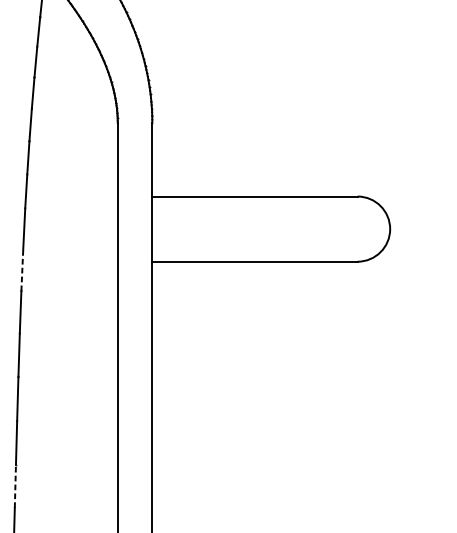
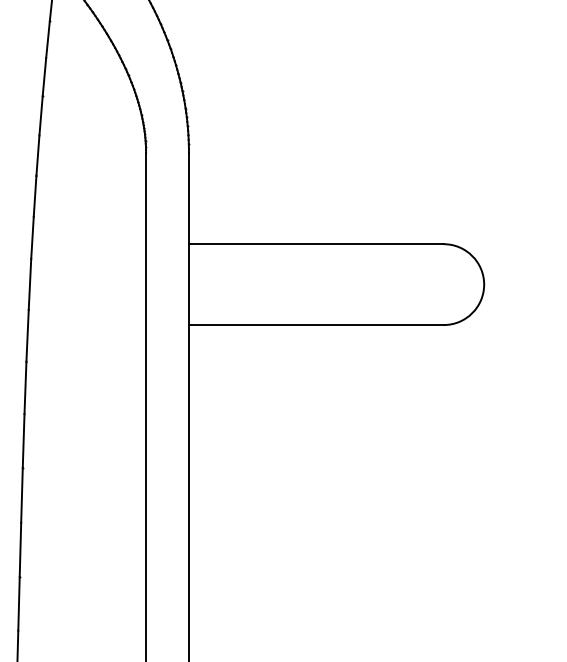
line: (22, 270) -> (27, 335), dashed -> solid
line: (15, 486) -> (19, 603), dashed -> solid

